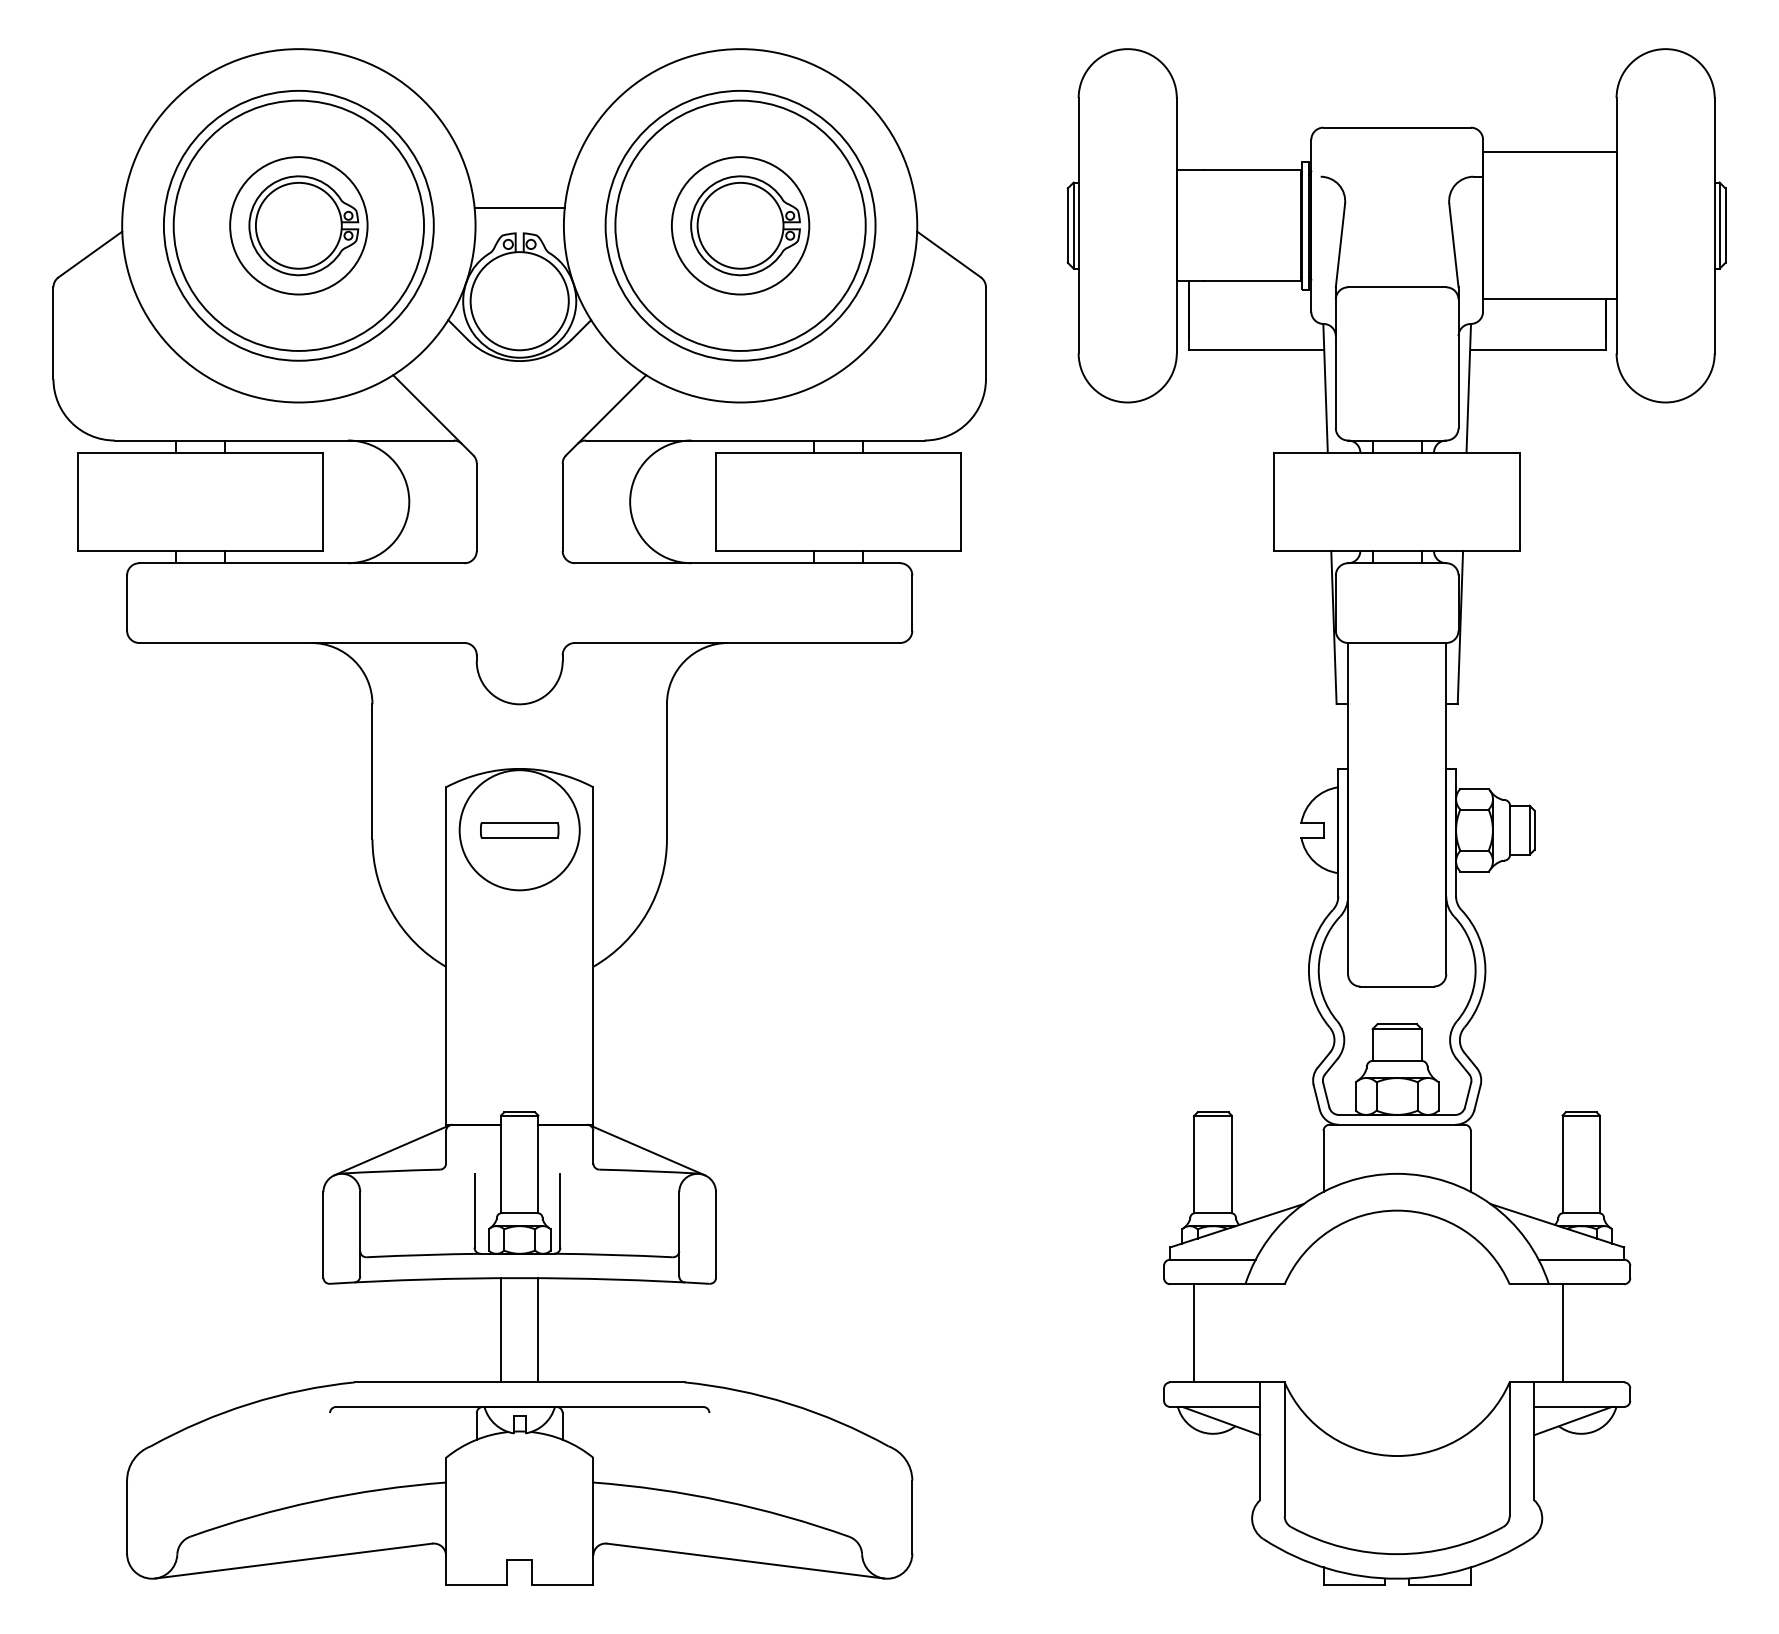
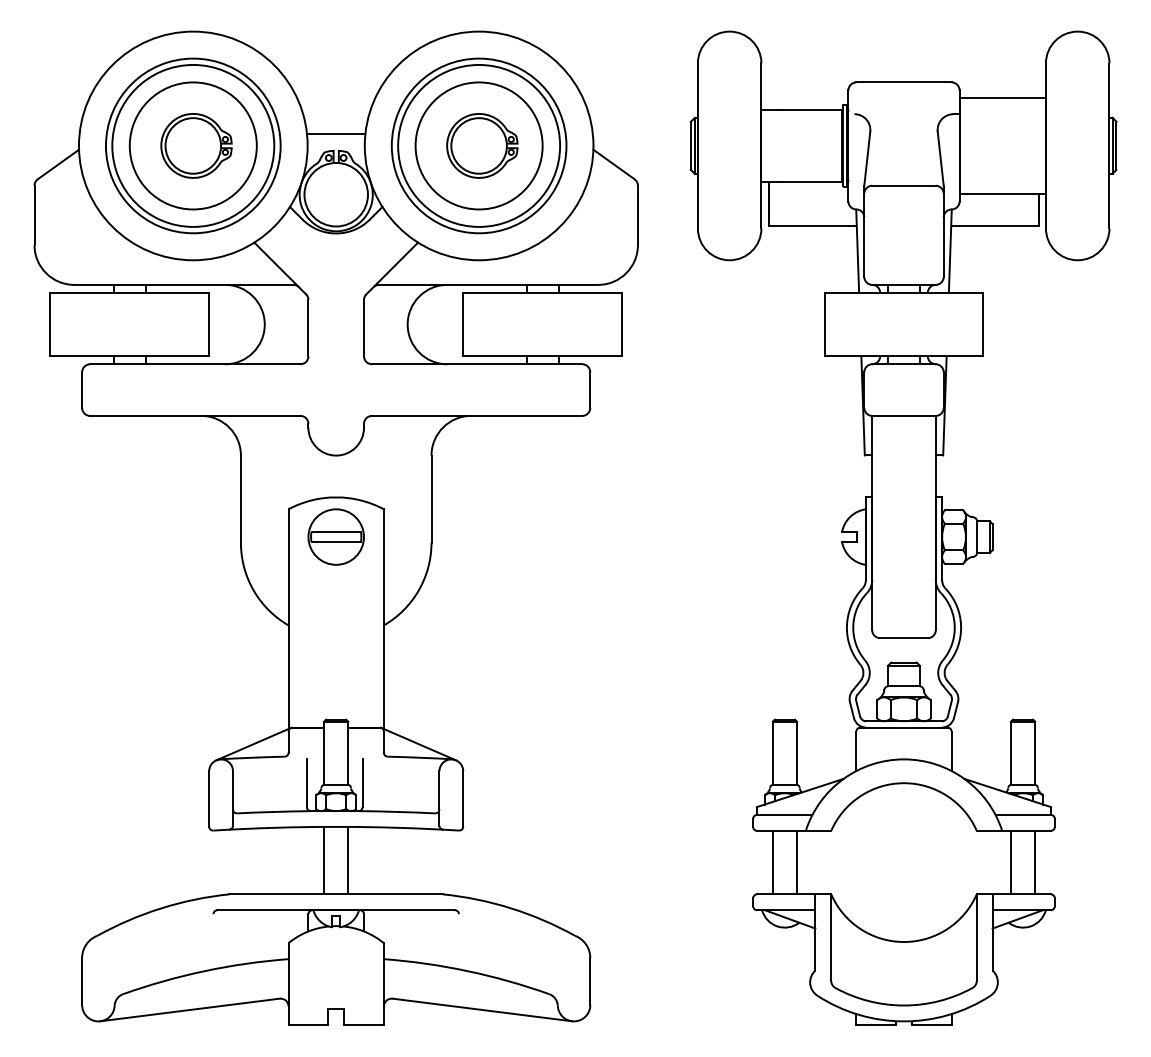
circle: (297, 225) -> (192, 145), size x1.43
circle: (739, 225) -> (478, 145), size x1.43
circle: (518, 829) -> (335, 536), size x0.71
line: (1231, 1333) -> (796, 862), added
line: (1600, 1333) -> (1035, 862), added

